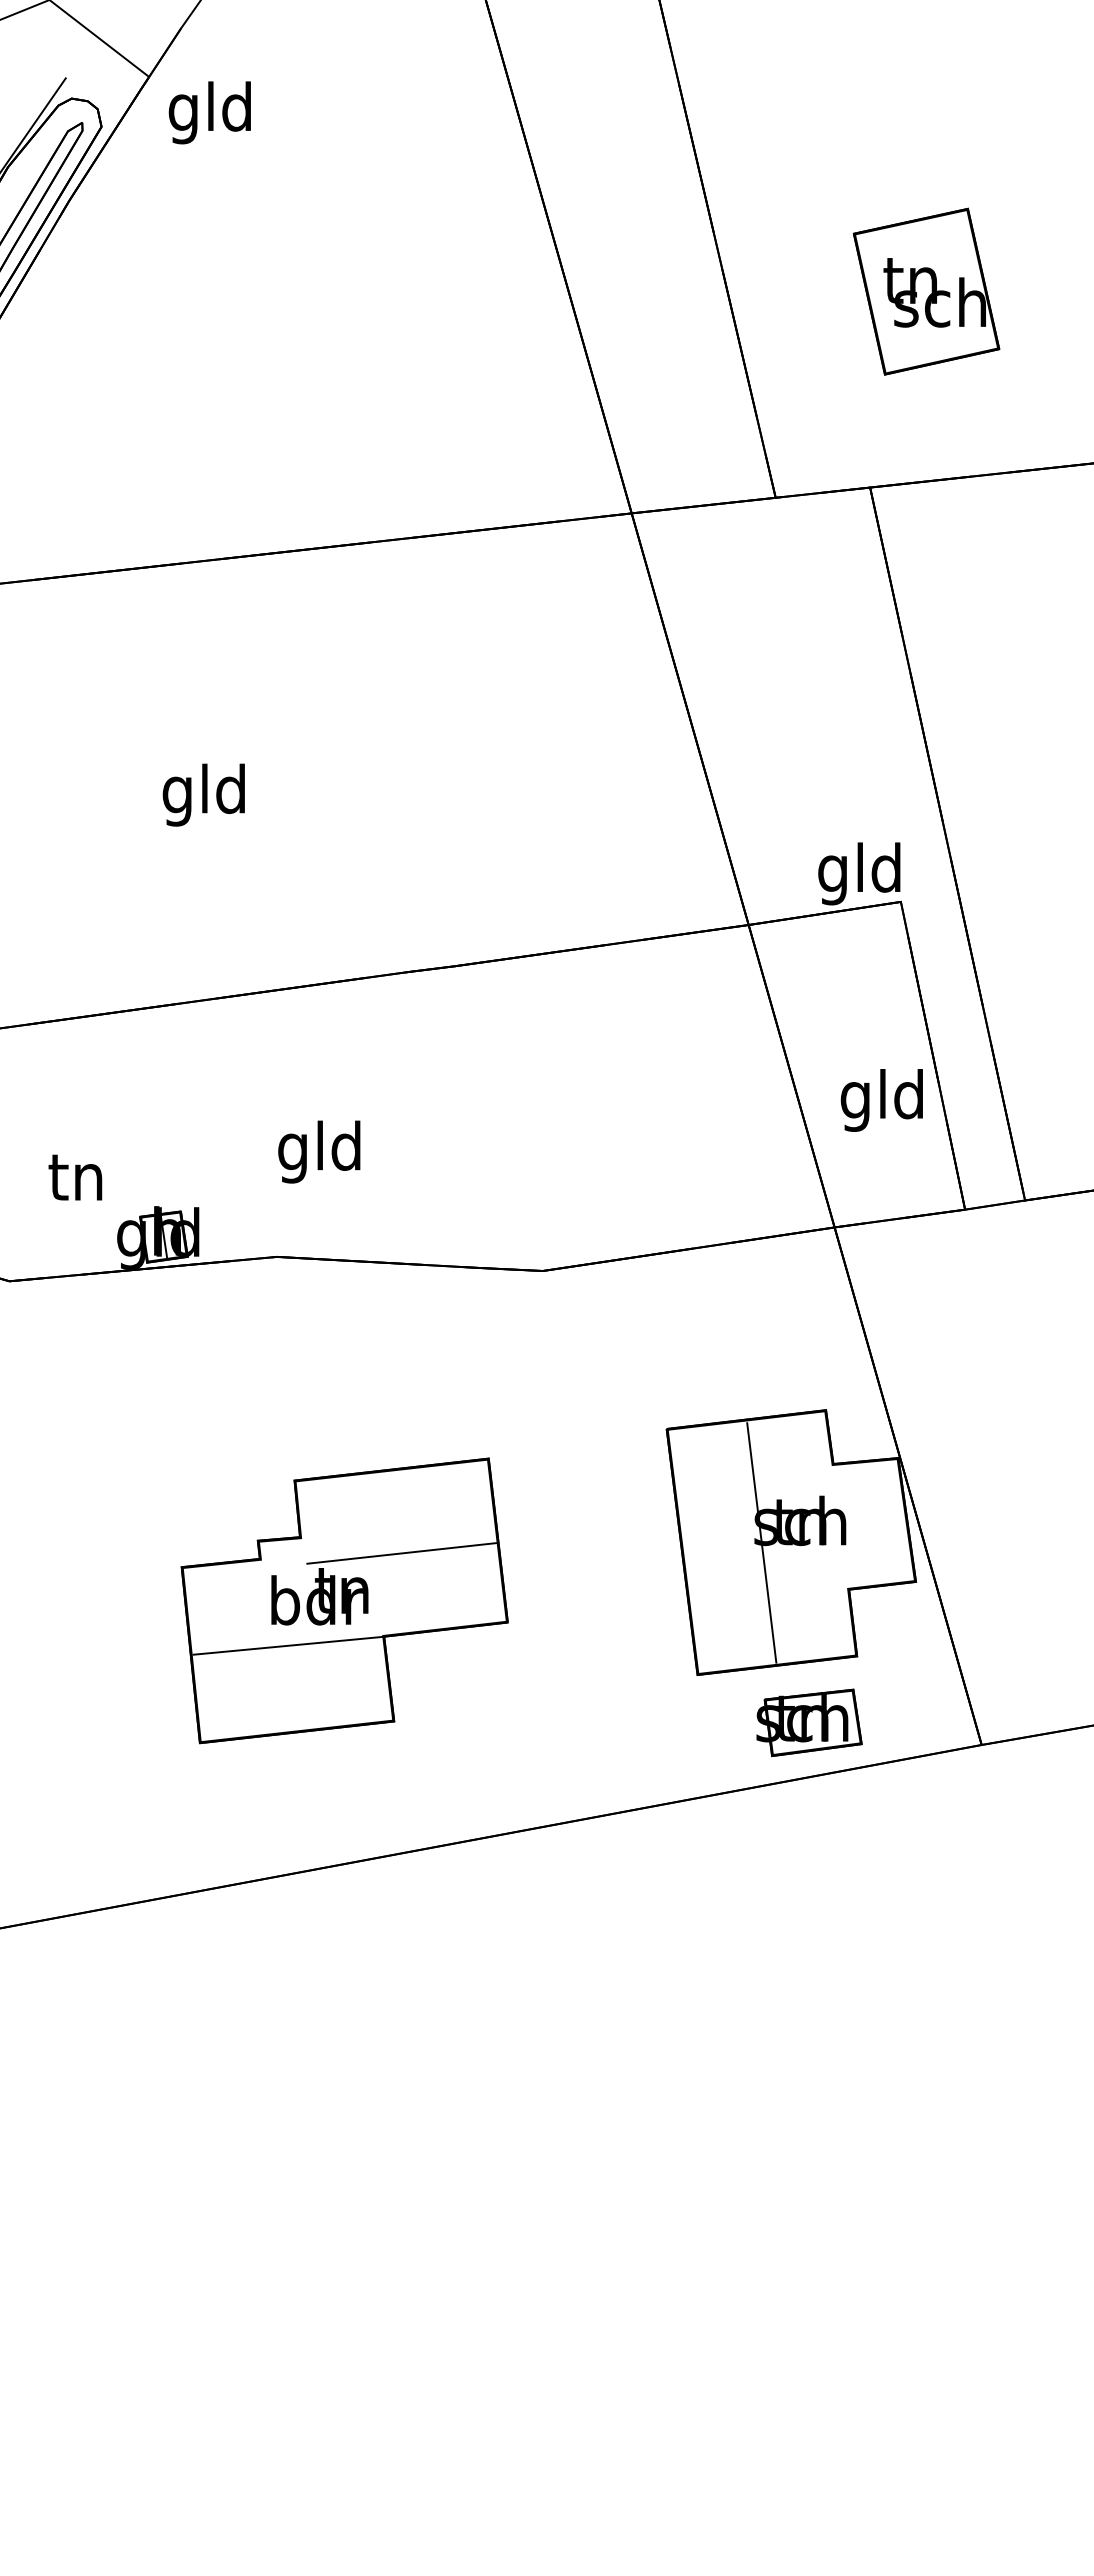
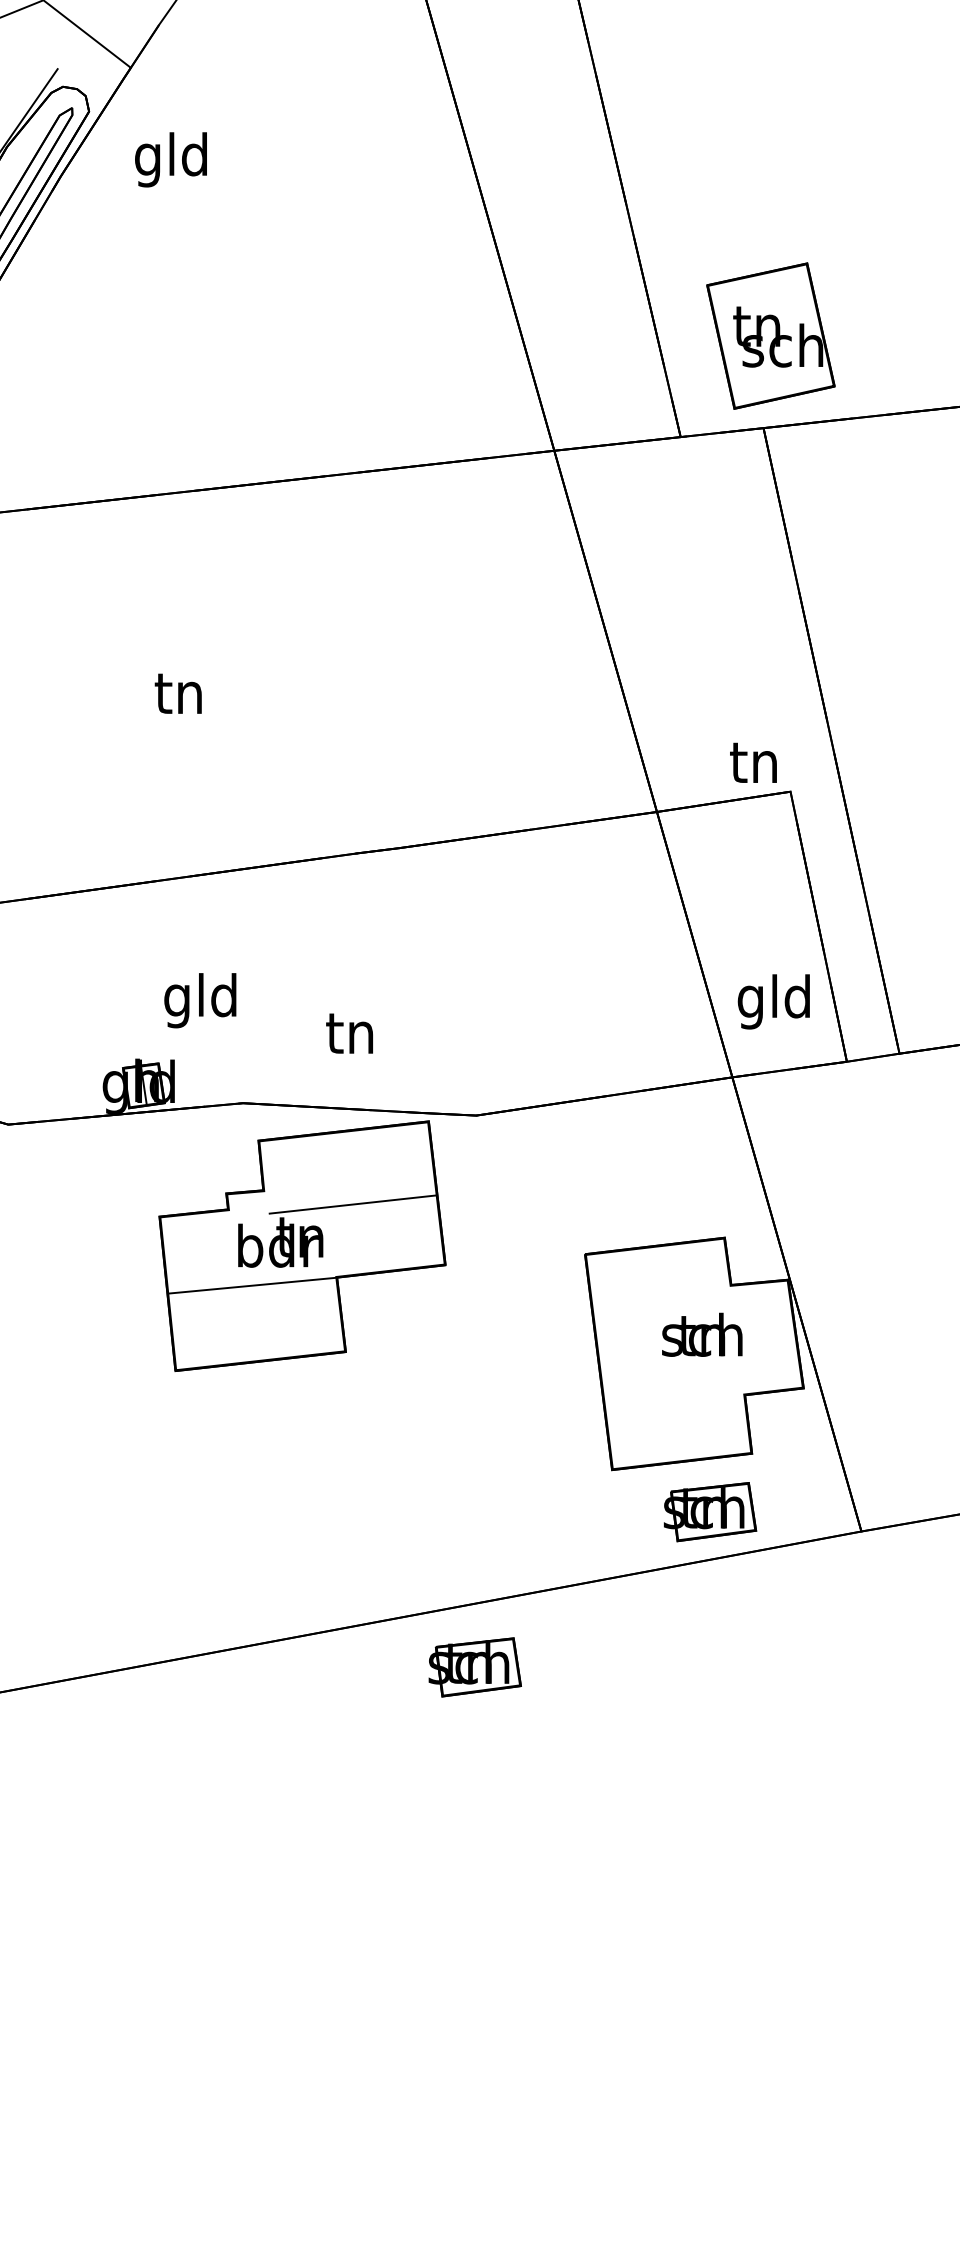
text: (209, 112) -> (170, 159), moved
part: (926, 291) -> (770, 335), moved
text: (203, 794) -> (178, 697), gld -> tn
text: (859, 873) -> (754, 766), gld -> tn
text: (881, 1100) -> (773, 1001), moved
text: (319, 1151) -> (200, 1000), moved
text: (75, 1177) -> (349, 1033), moved
line: (761, 1542) -> (668, 1353), removed
part: (344, 1600) -> (302, 1245), moved
part: (541, 1899) -> (475, 1667), added

